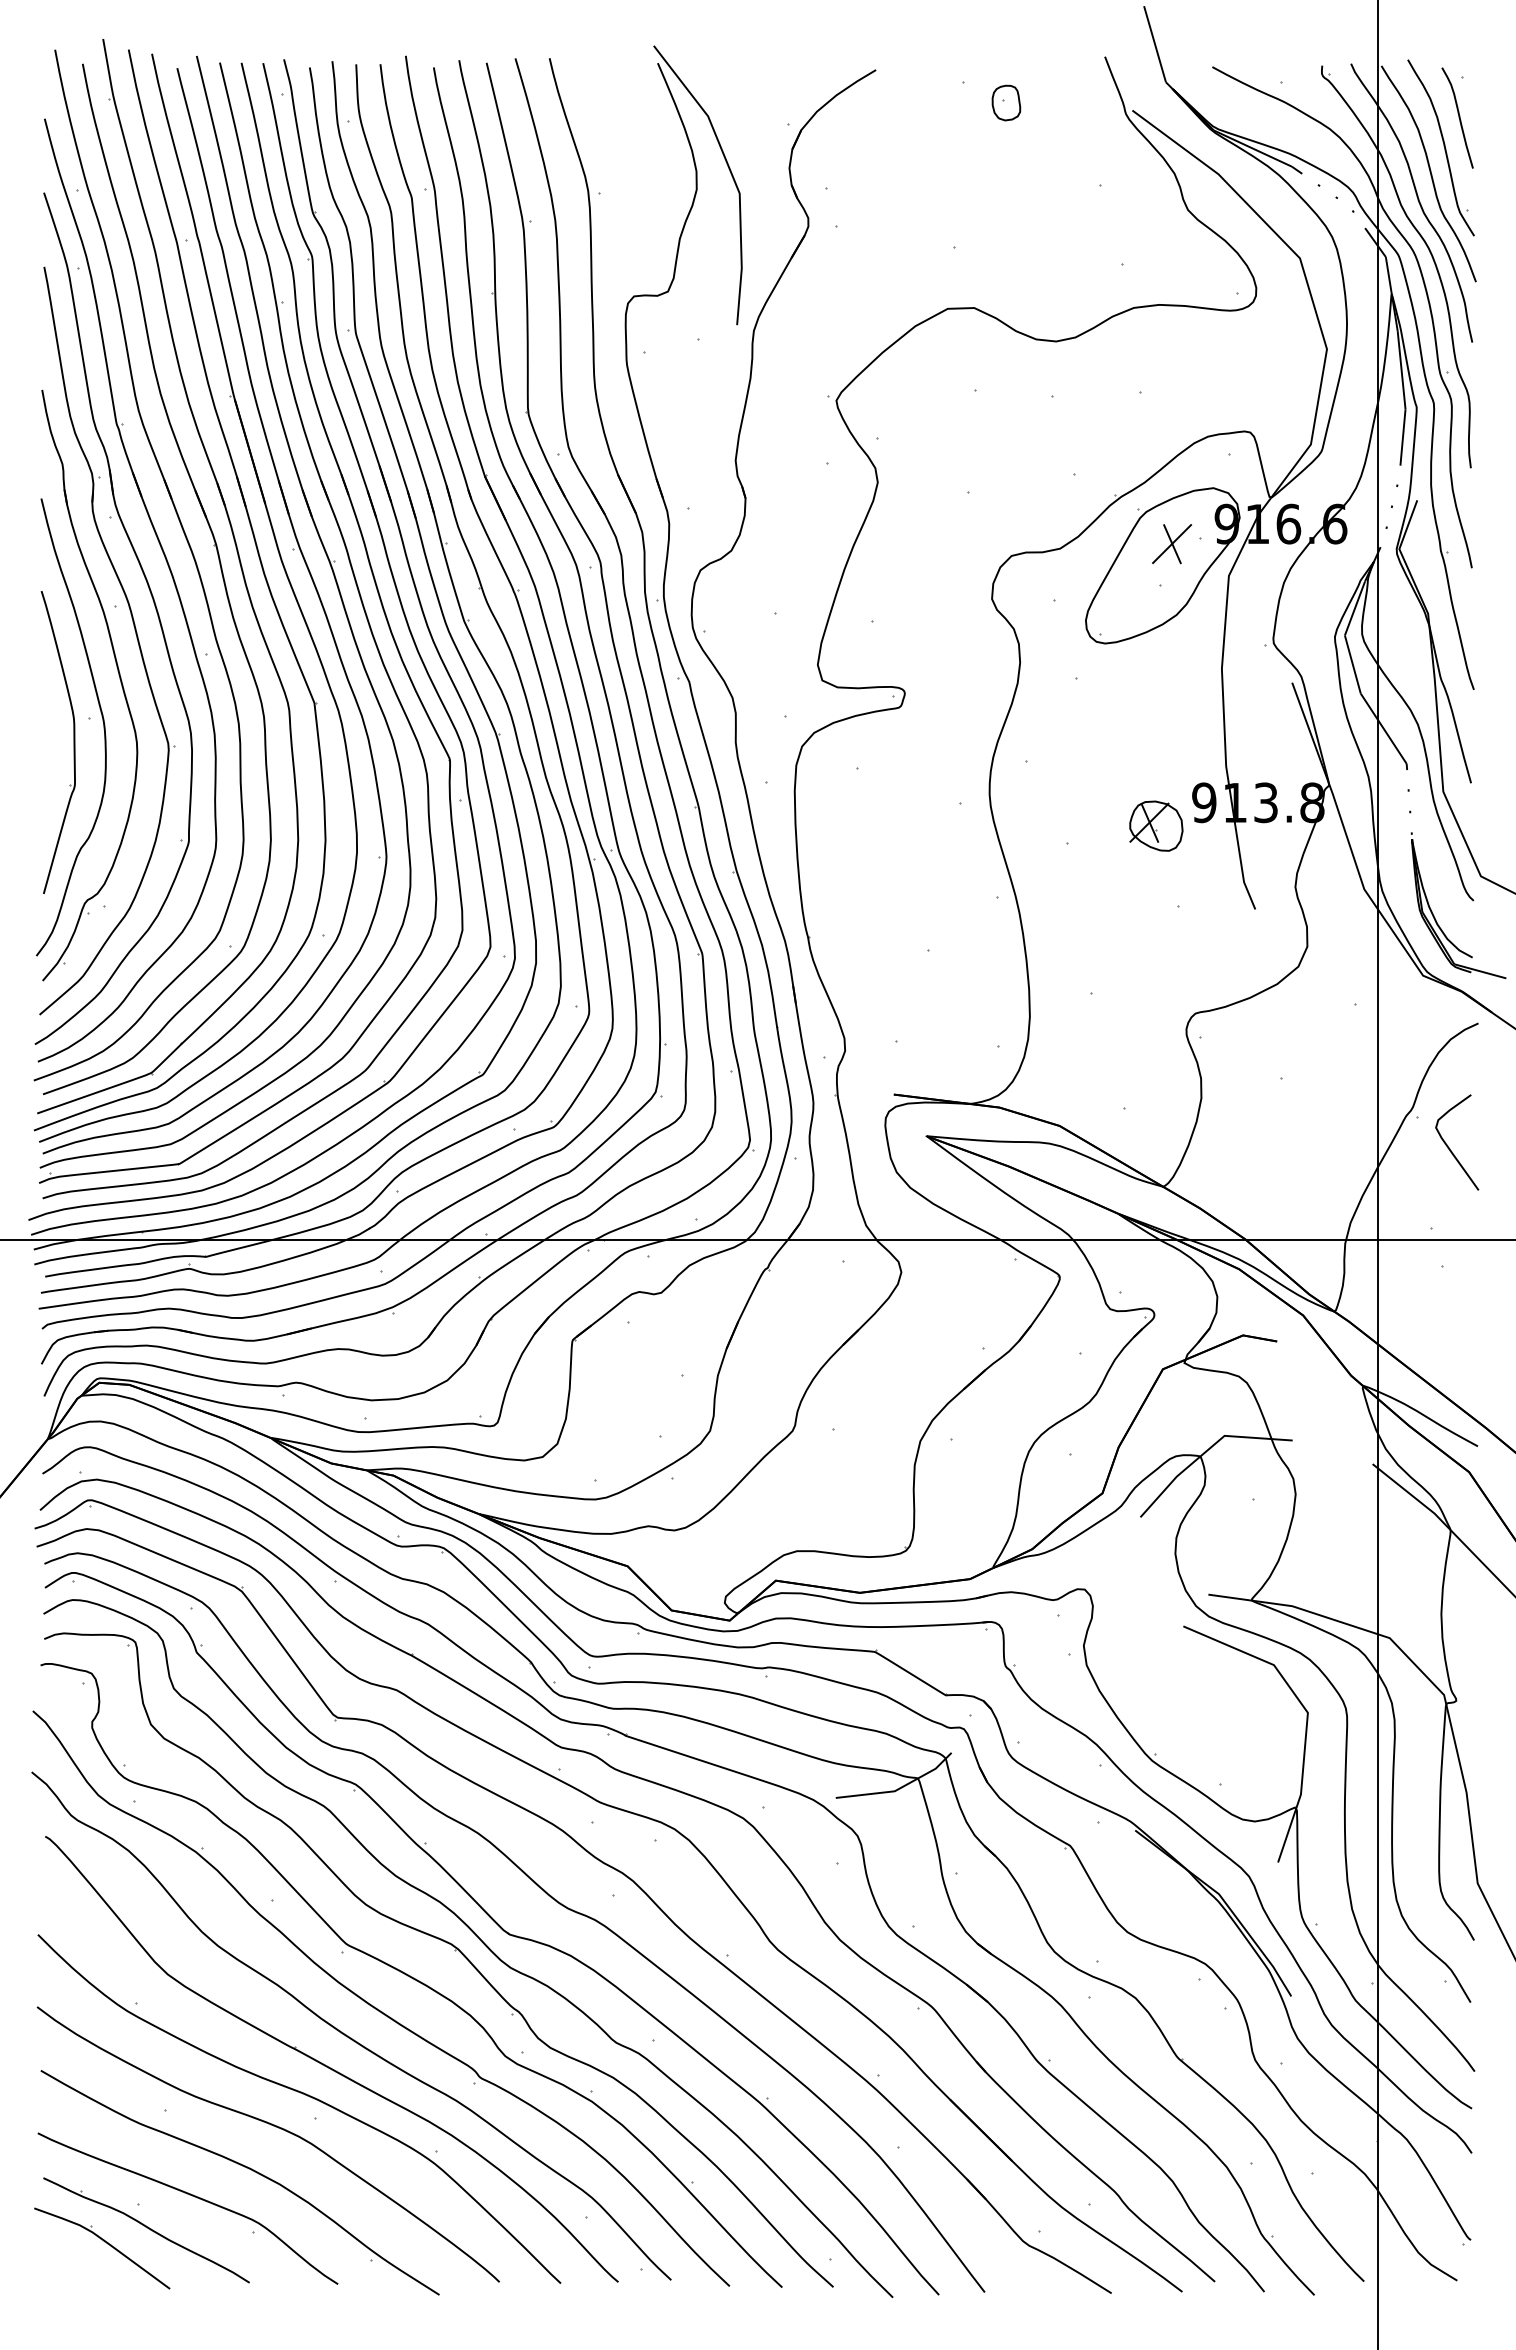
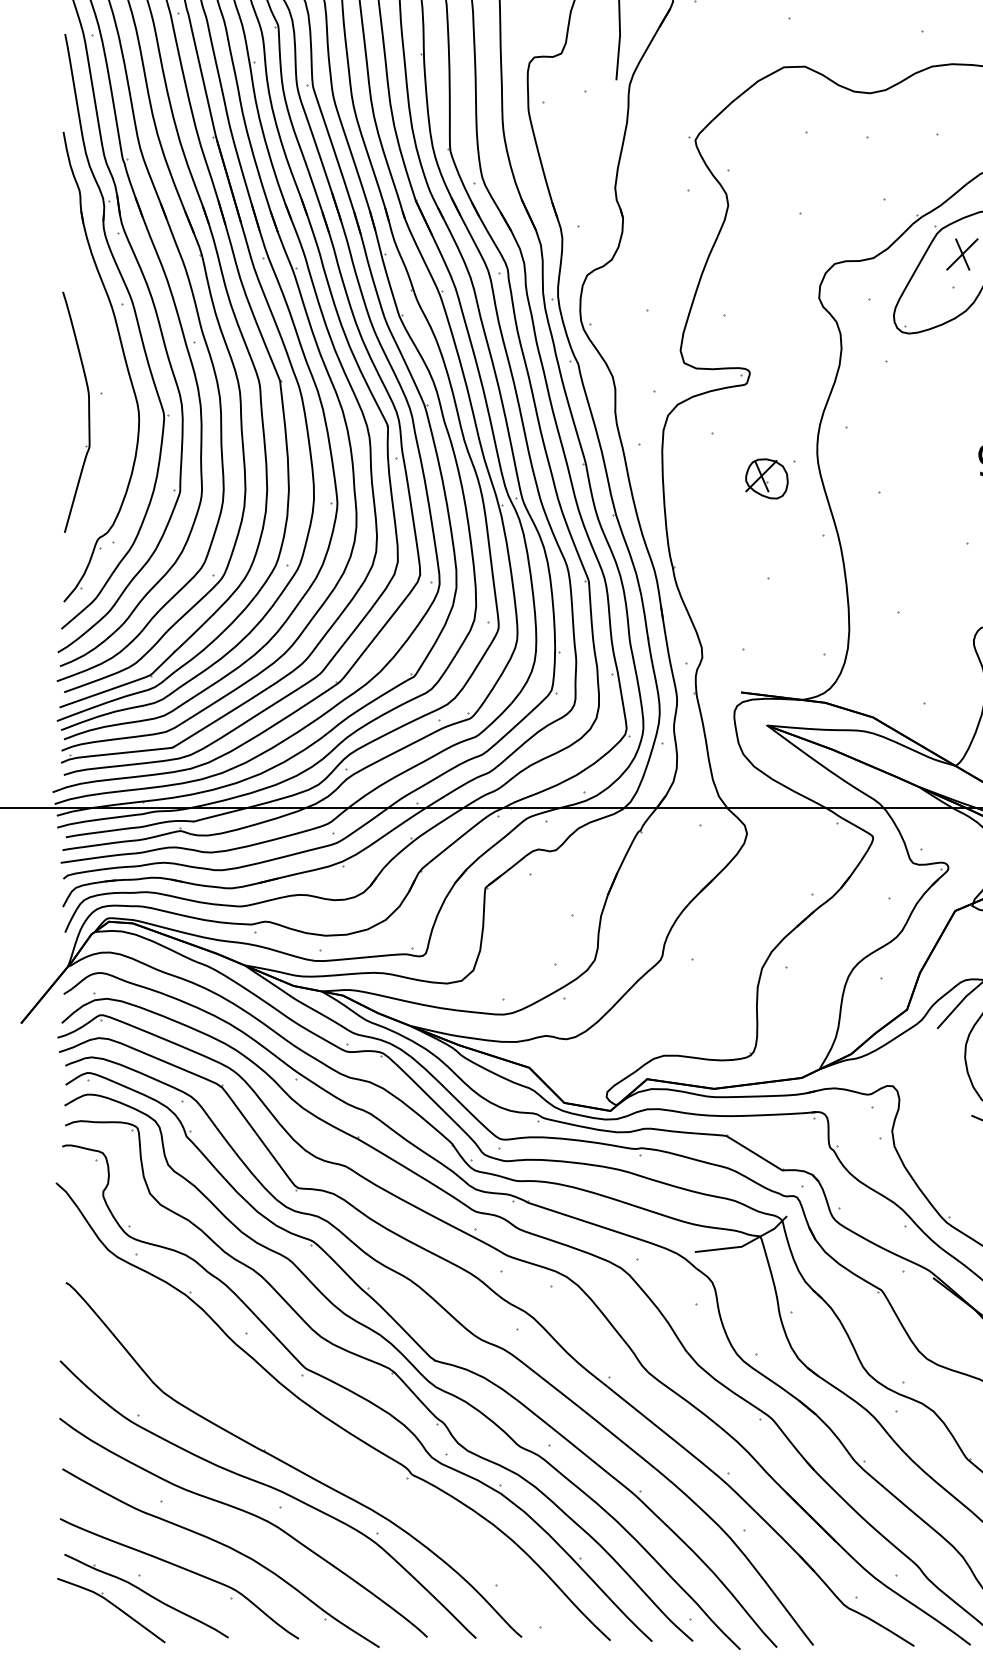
curve: (102, 721) -> (111, 395), removed
part: (1156, 825) -> (767, 478), moved
curve: (346, 2034) -> (305, 1440), removed

